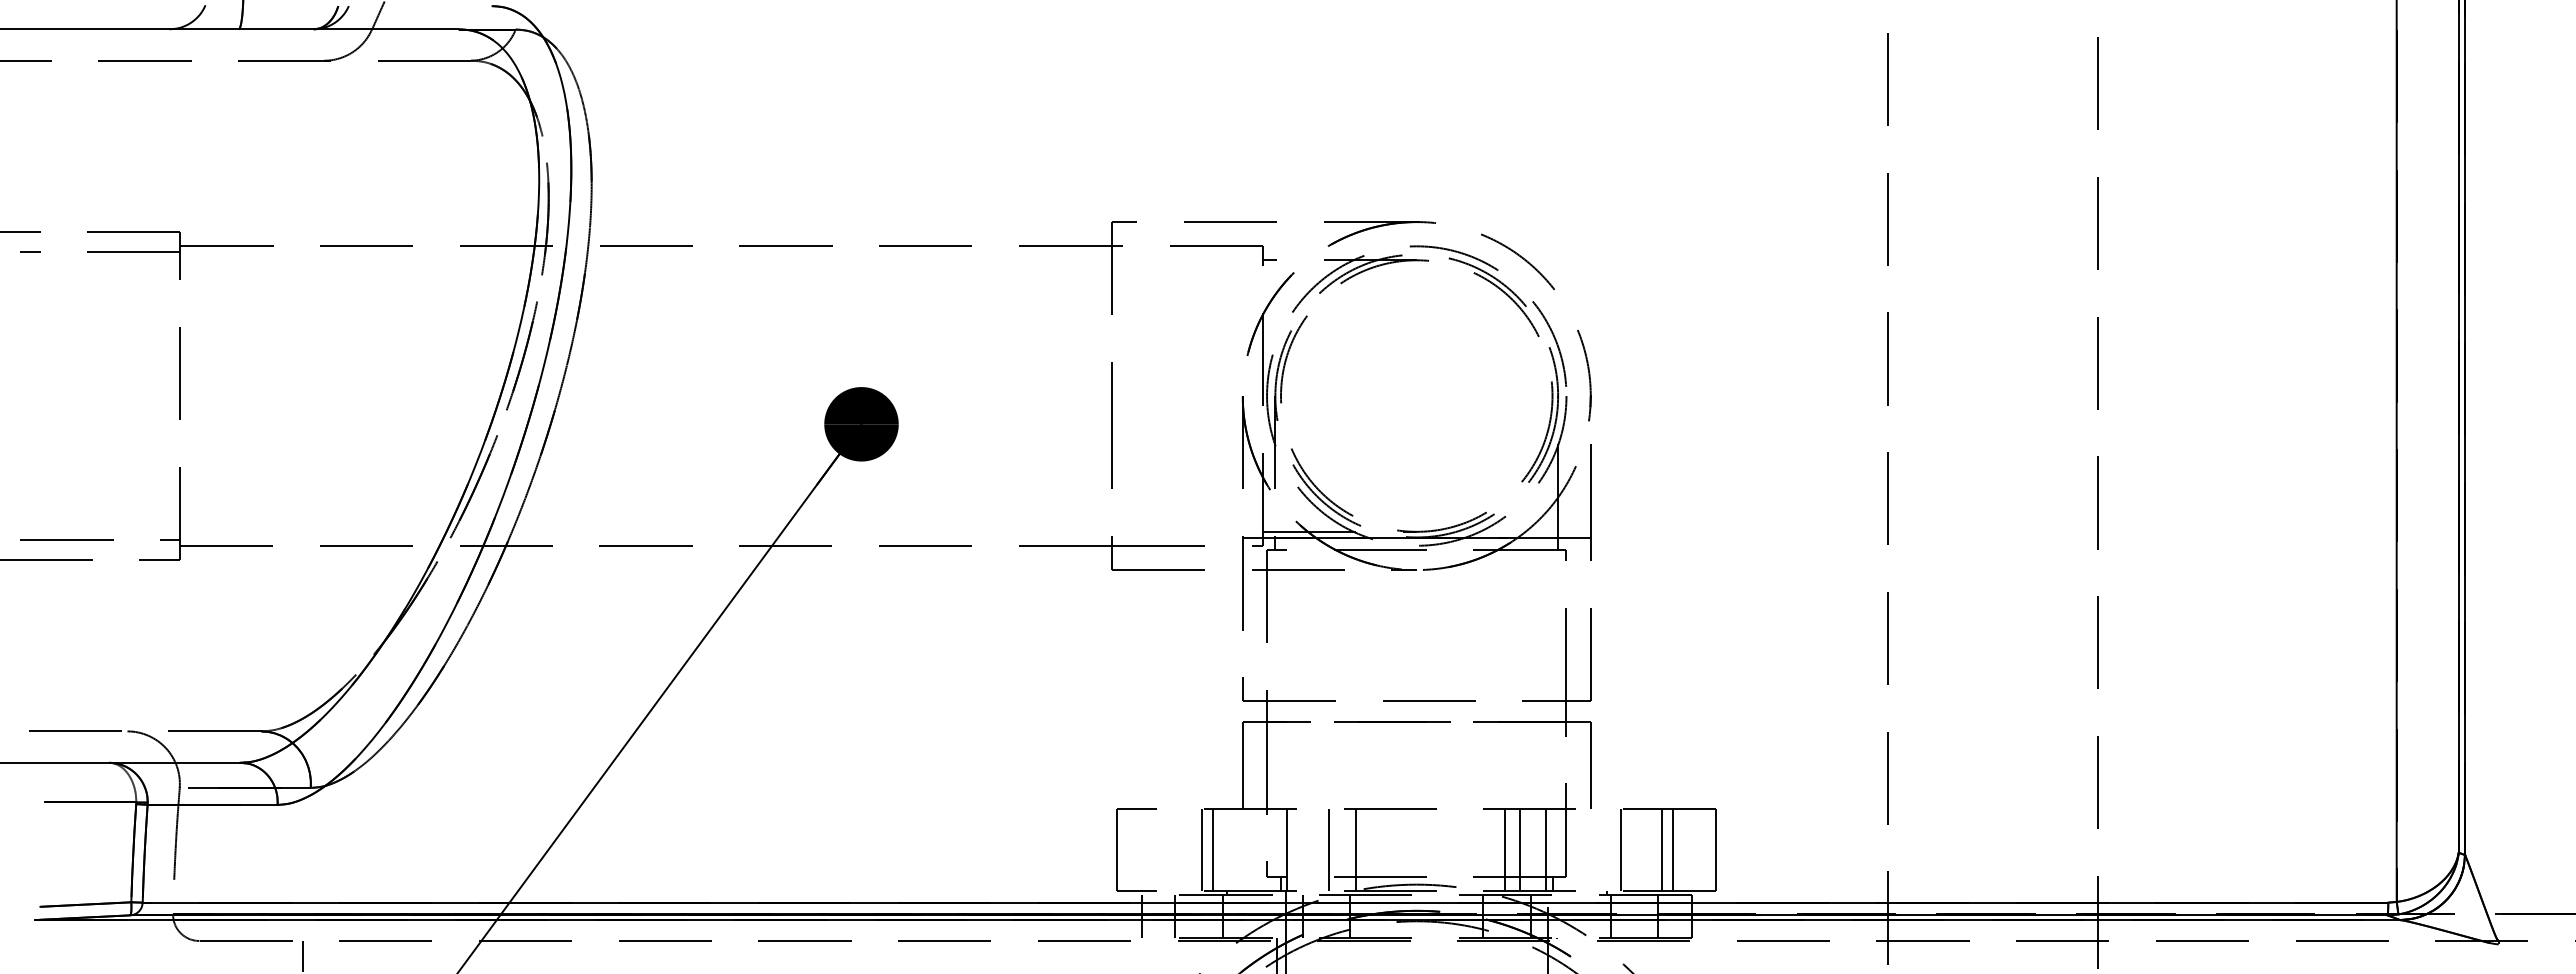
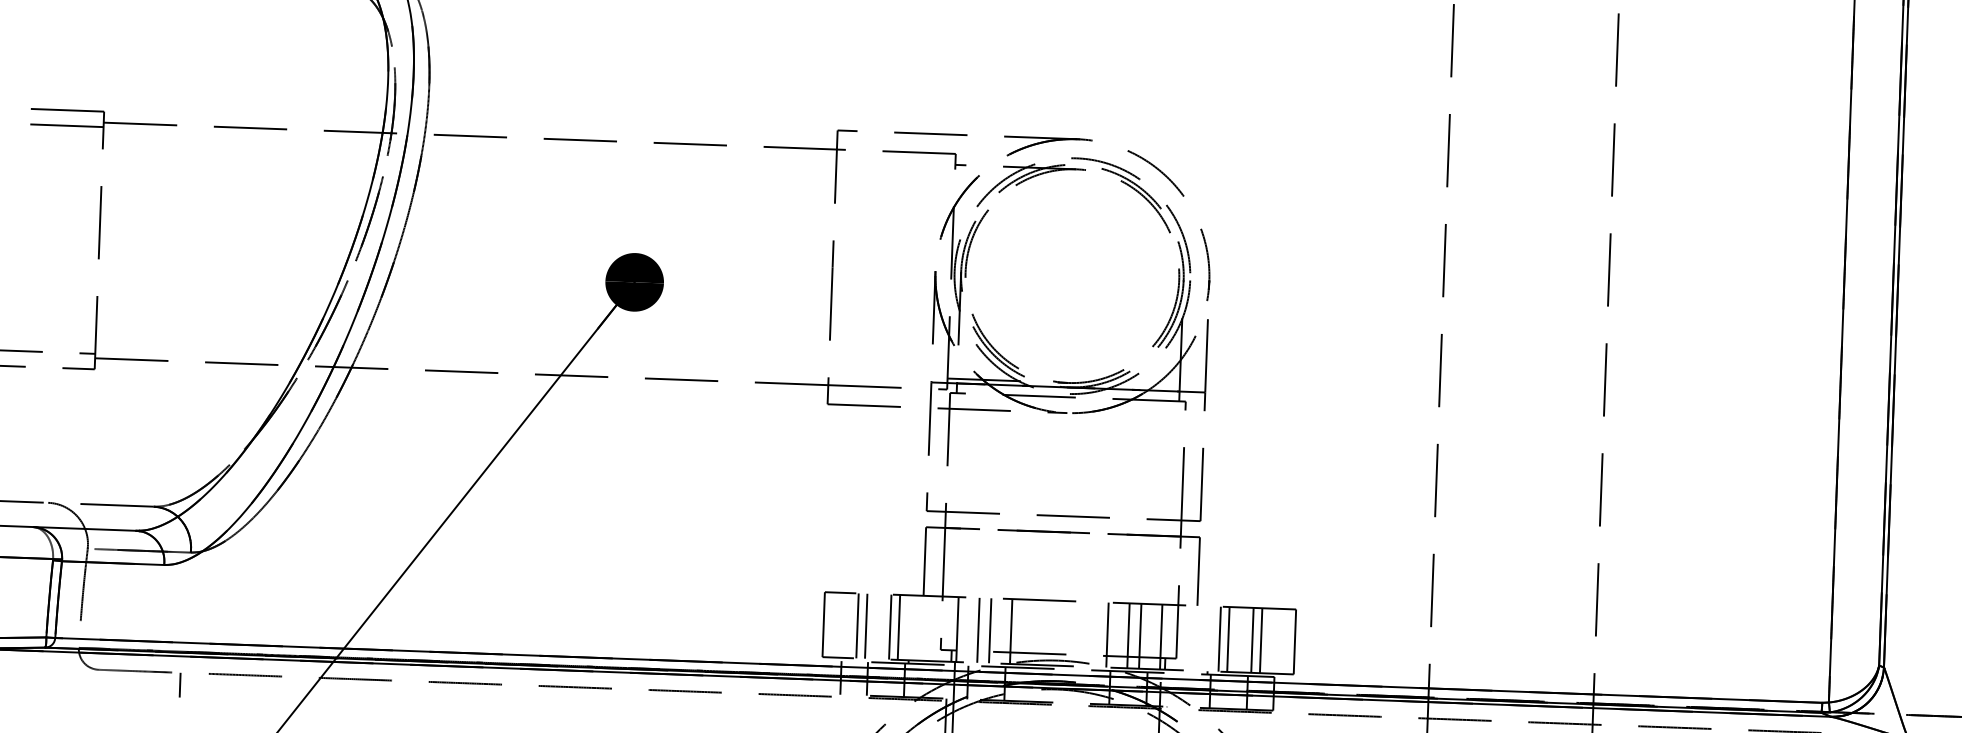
line: (1160, 849) -> (857, 625), added
line: (1171, 849) -> (866, 625), added
line: (1313, 849) -> (978, 629), added
line: (1477, 849) -> (1107, 634), added
line: (1631, 849) -> (1228, 639), added

